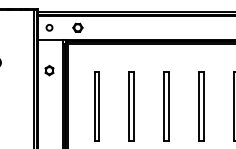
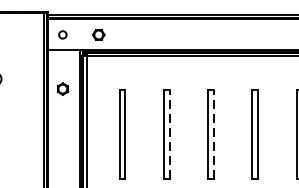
line: (133, 106) -> (169, 134), solid -> dashed
line: (168, 106) -> (213, 134), solid -> dashed

